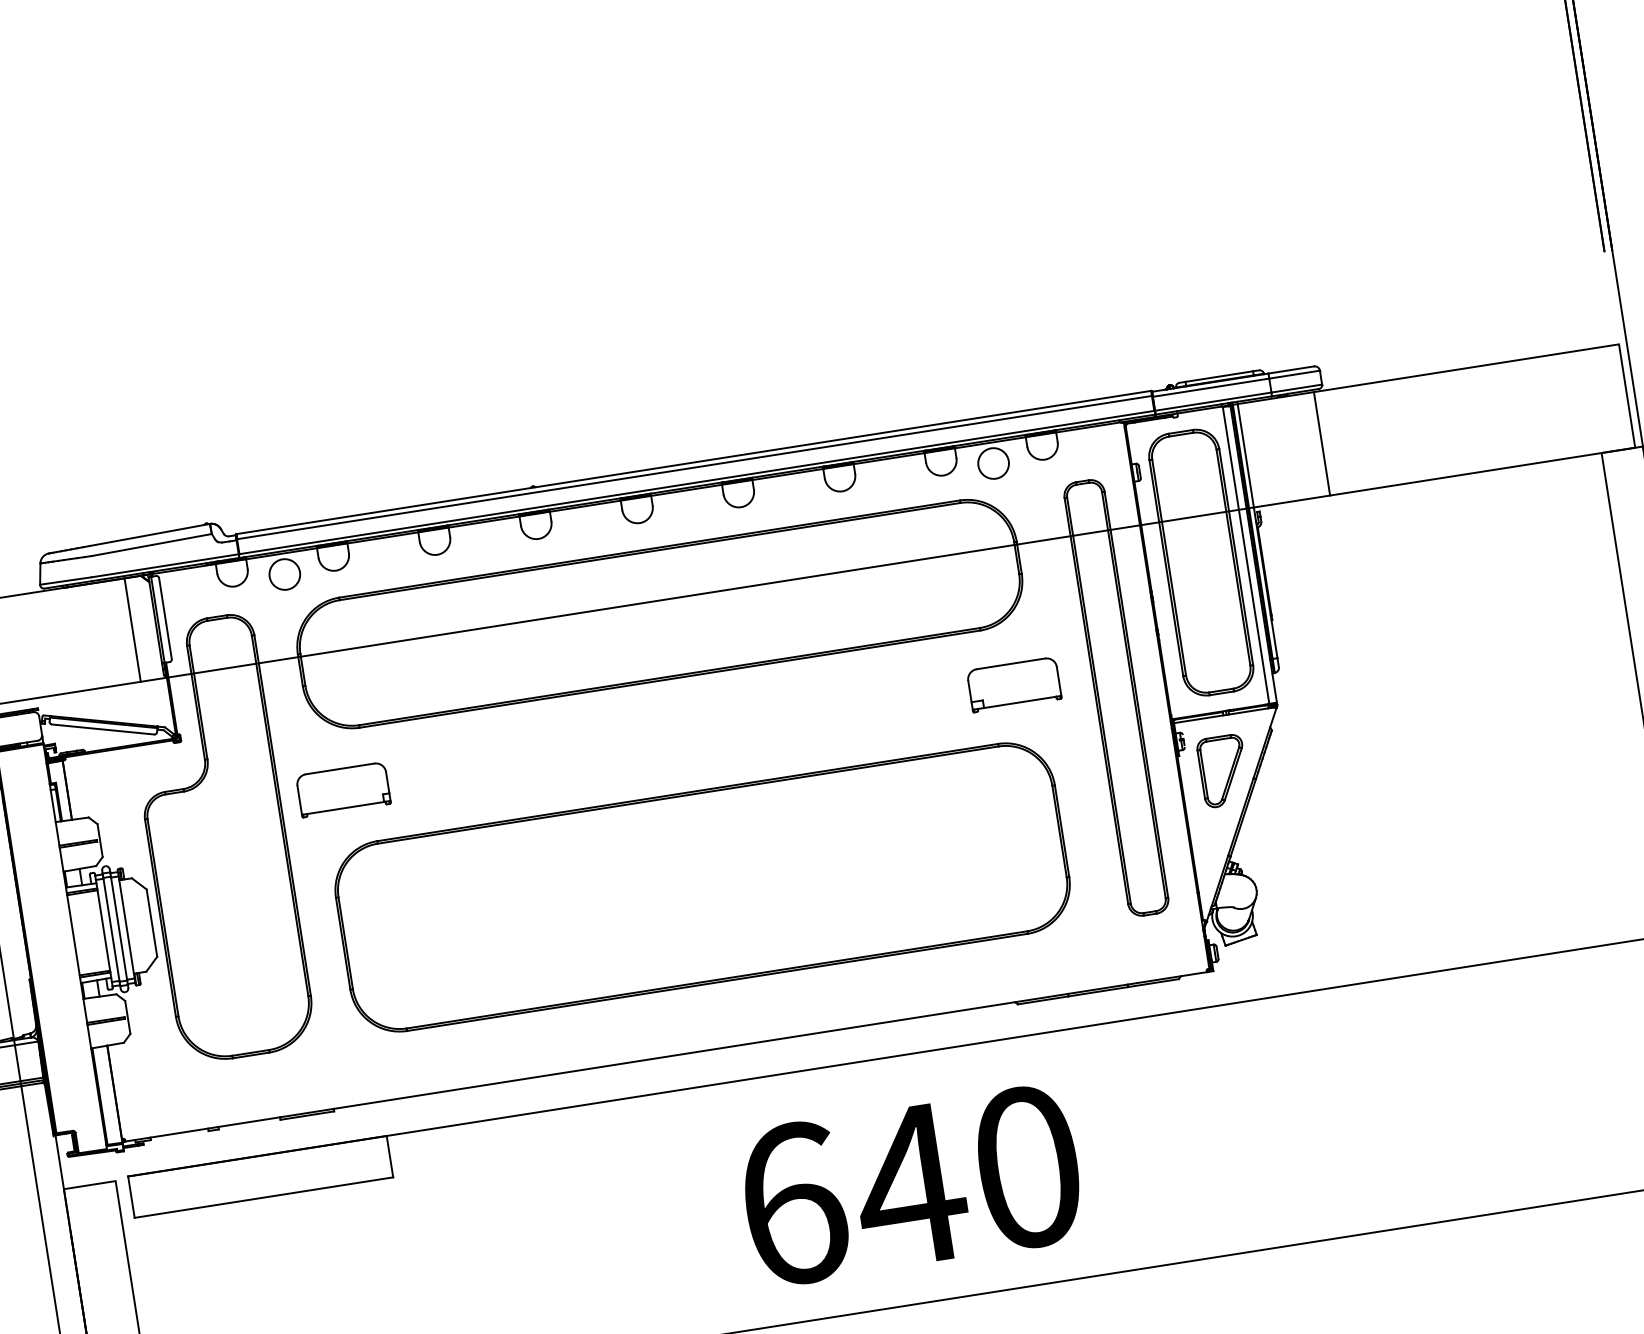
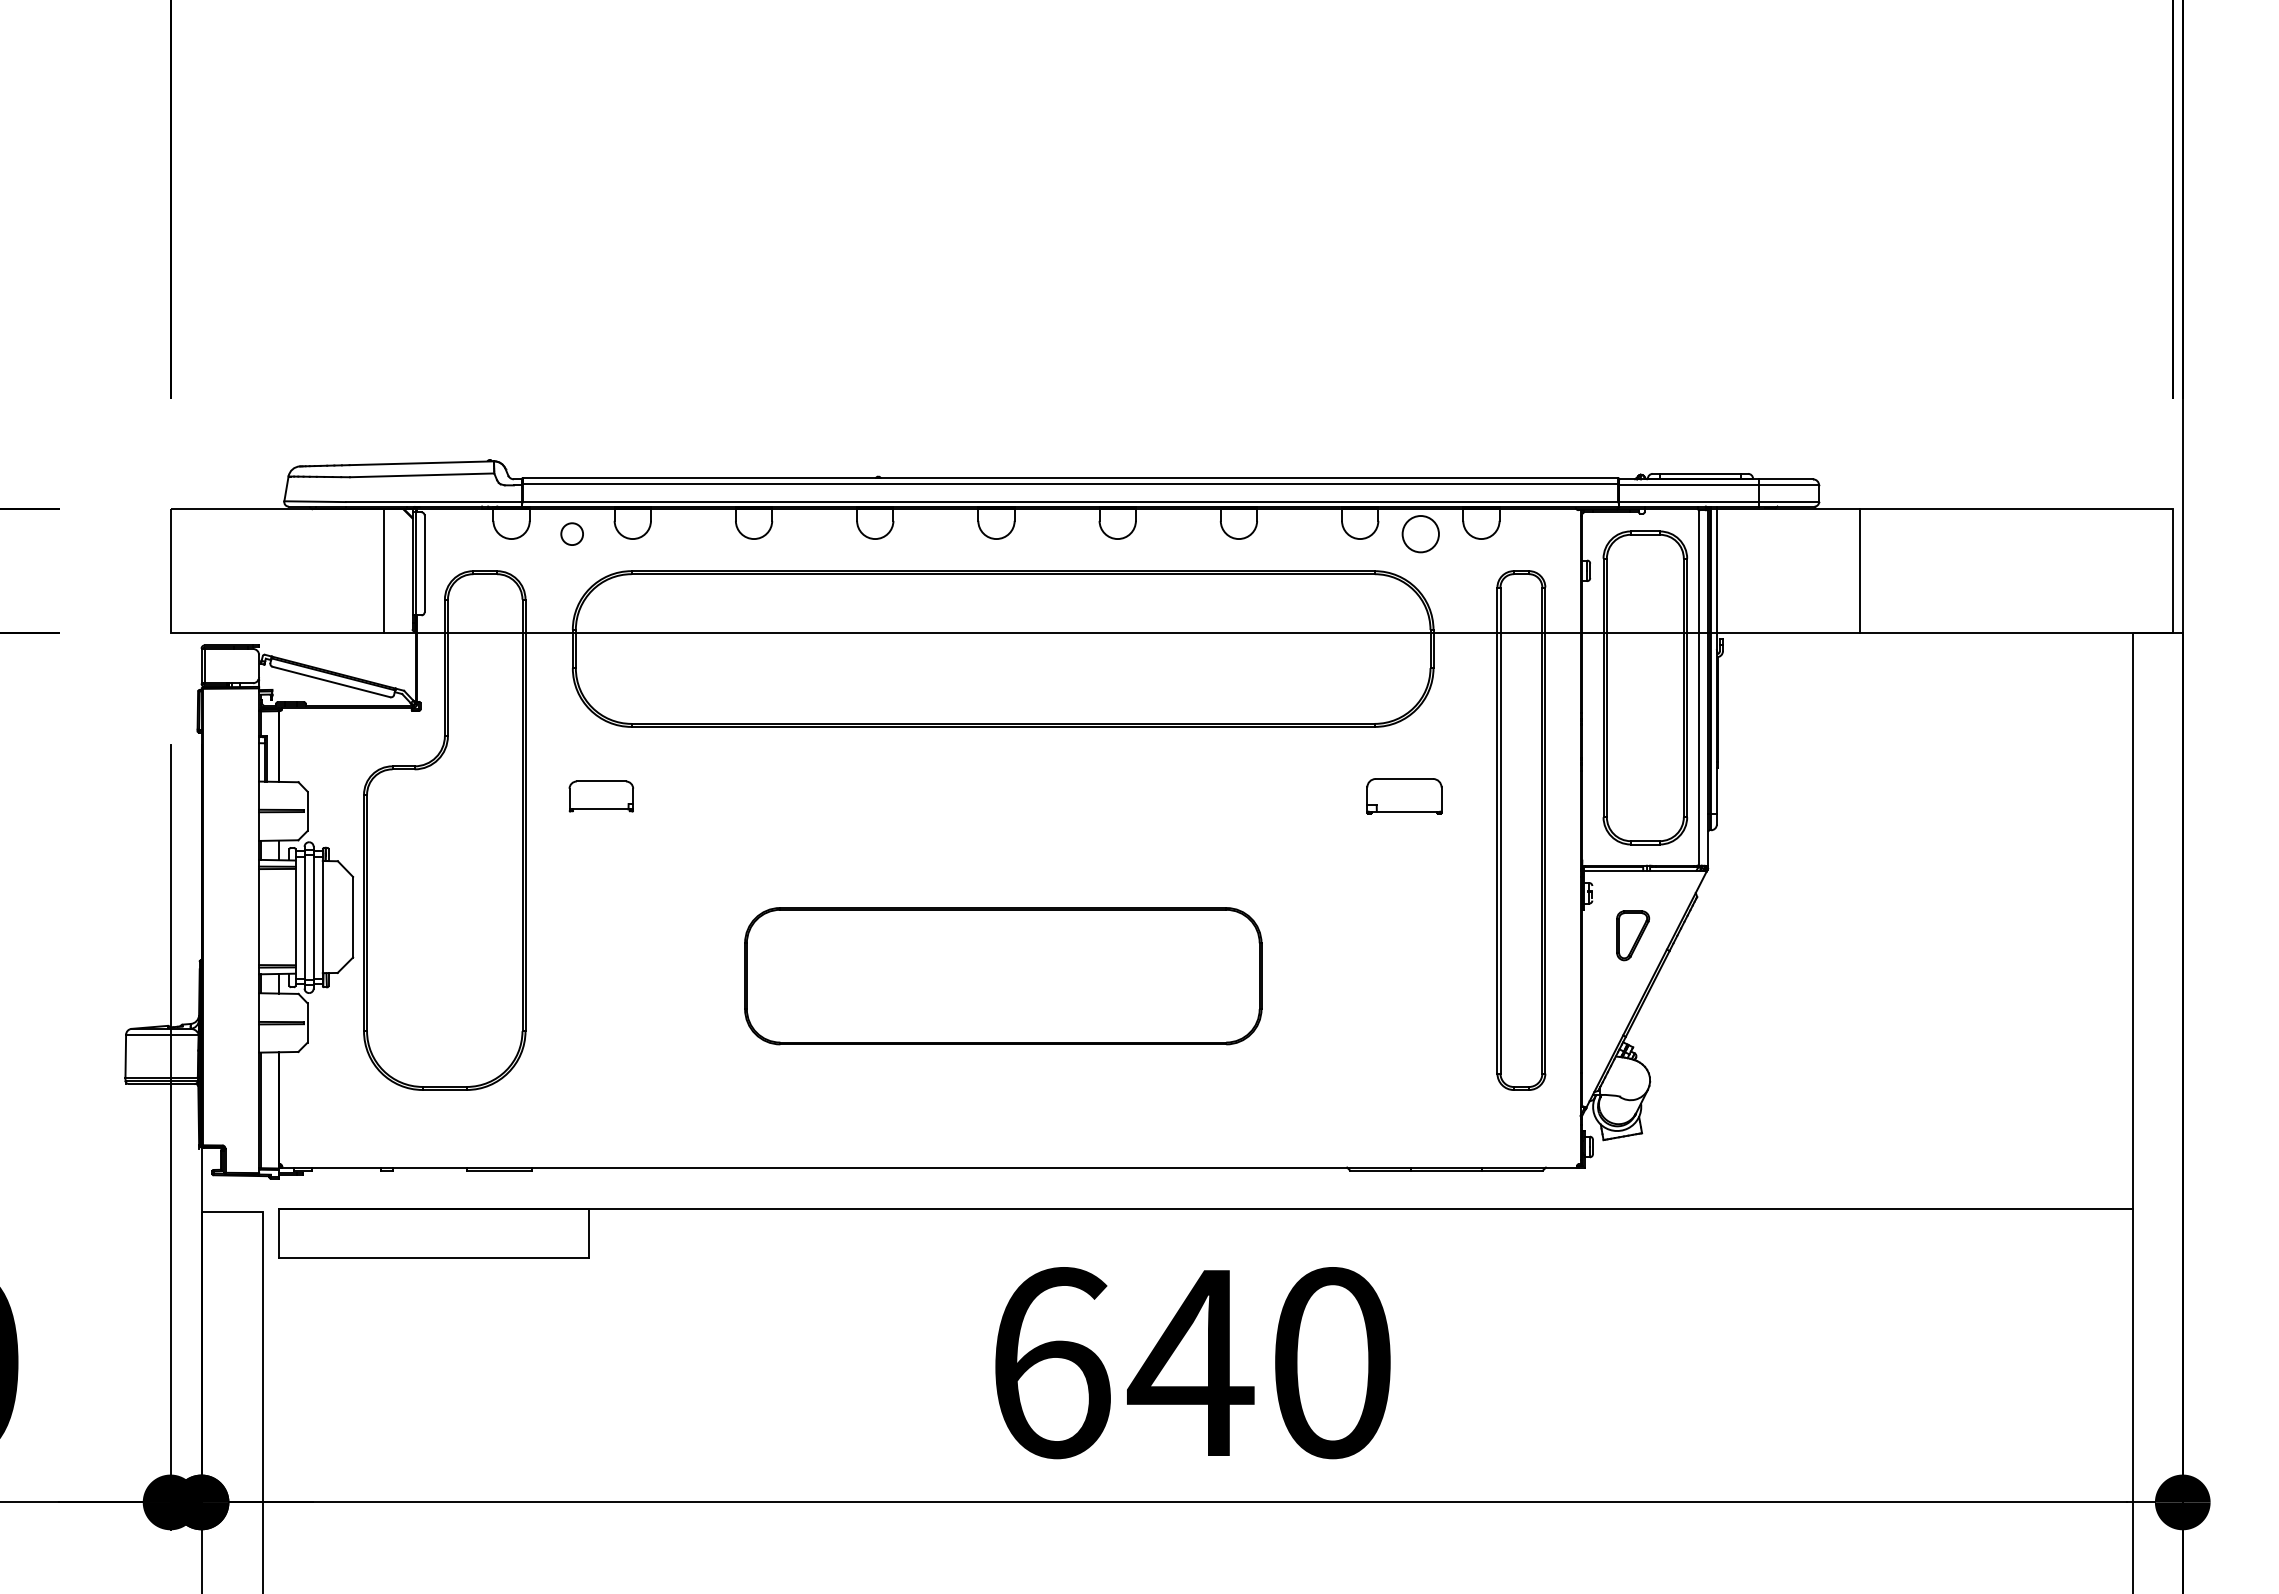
line: (1322, 444) -> (1860, 571), moved
circle: (285, 574) -> (572, 534), size x0.6
part: (1014, 684) -> (1404, 796), size x0.7
part: (1222, 771) -> (1632, 935), size x0.6
part: (343, 789) -> (601, 796), size x0.6
part: (702, 886) -> (1003, 975), size x0.6

